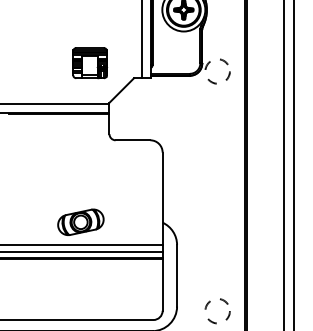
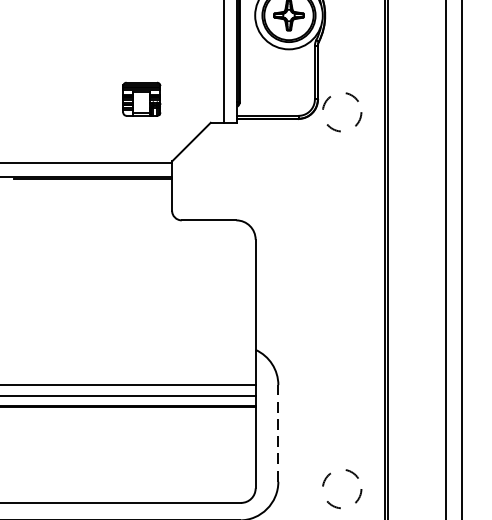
part: (90, 63) -> (142, 99), size x0.7
part: (80, 221) -> (126, 348), removed
line: (177, 275) -> (279, 432), solid -> dashed

